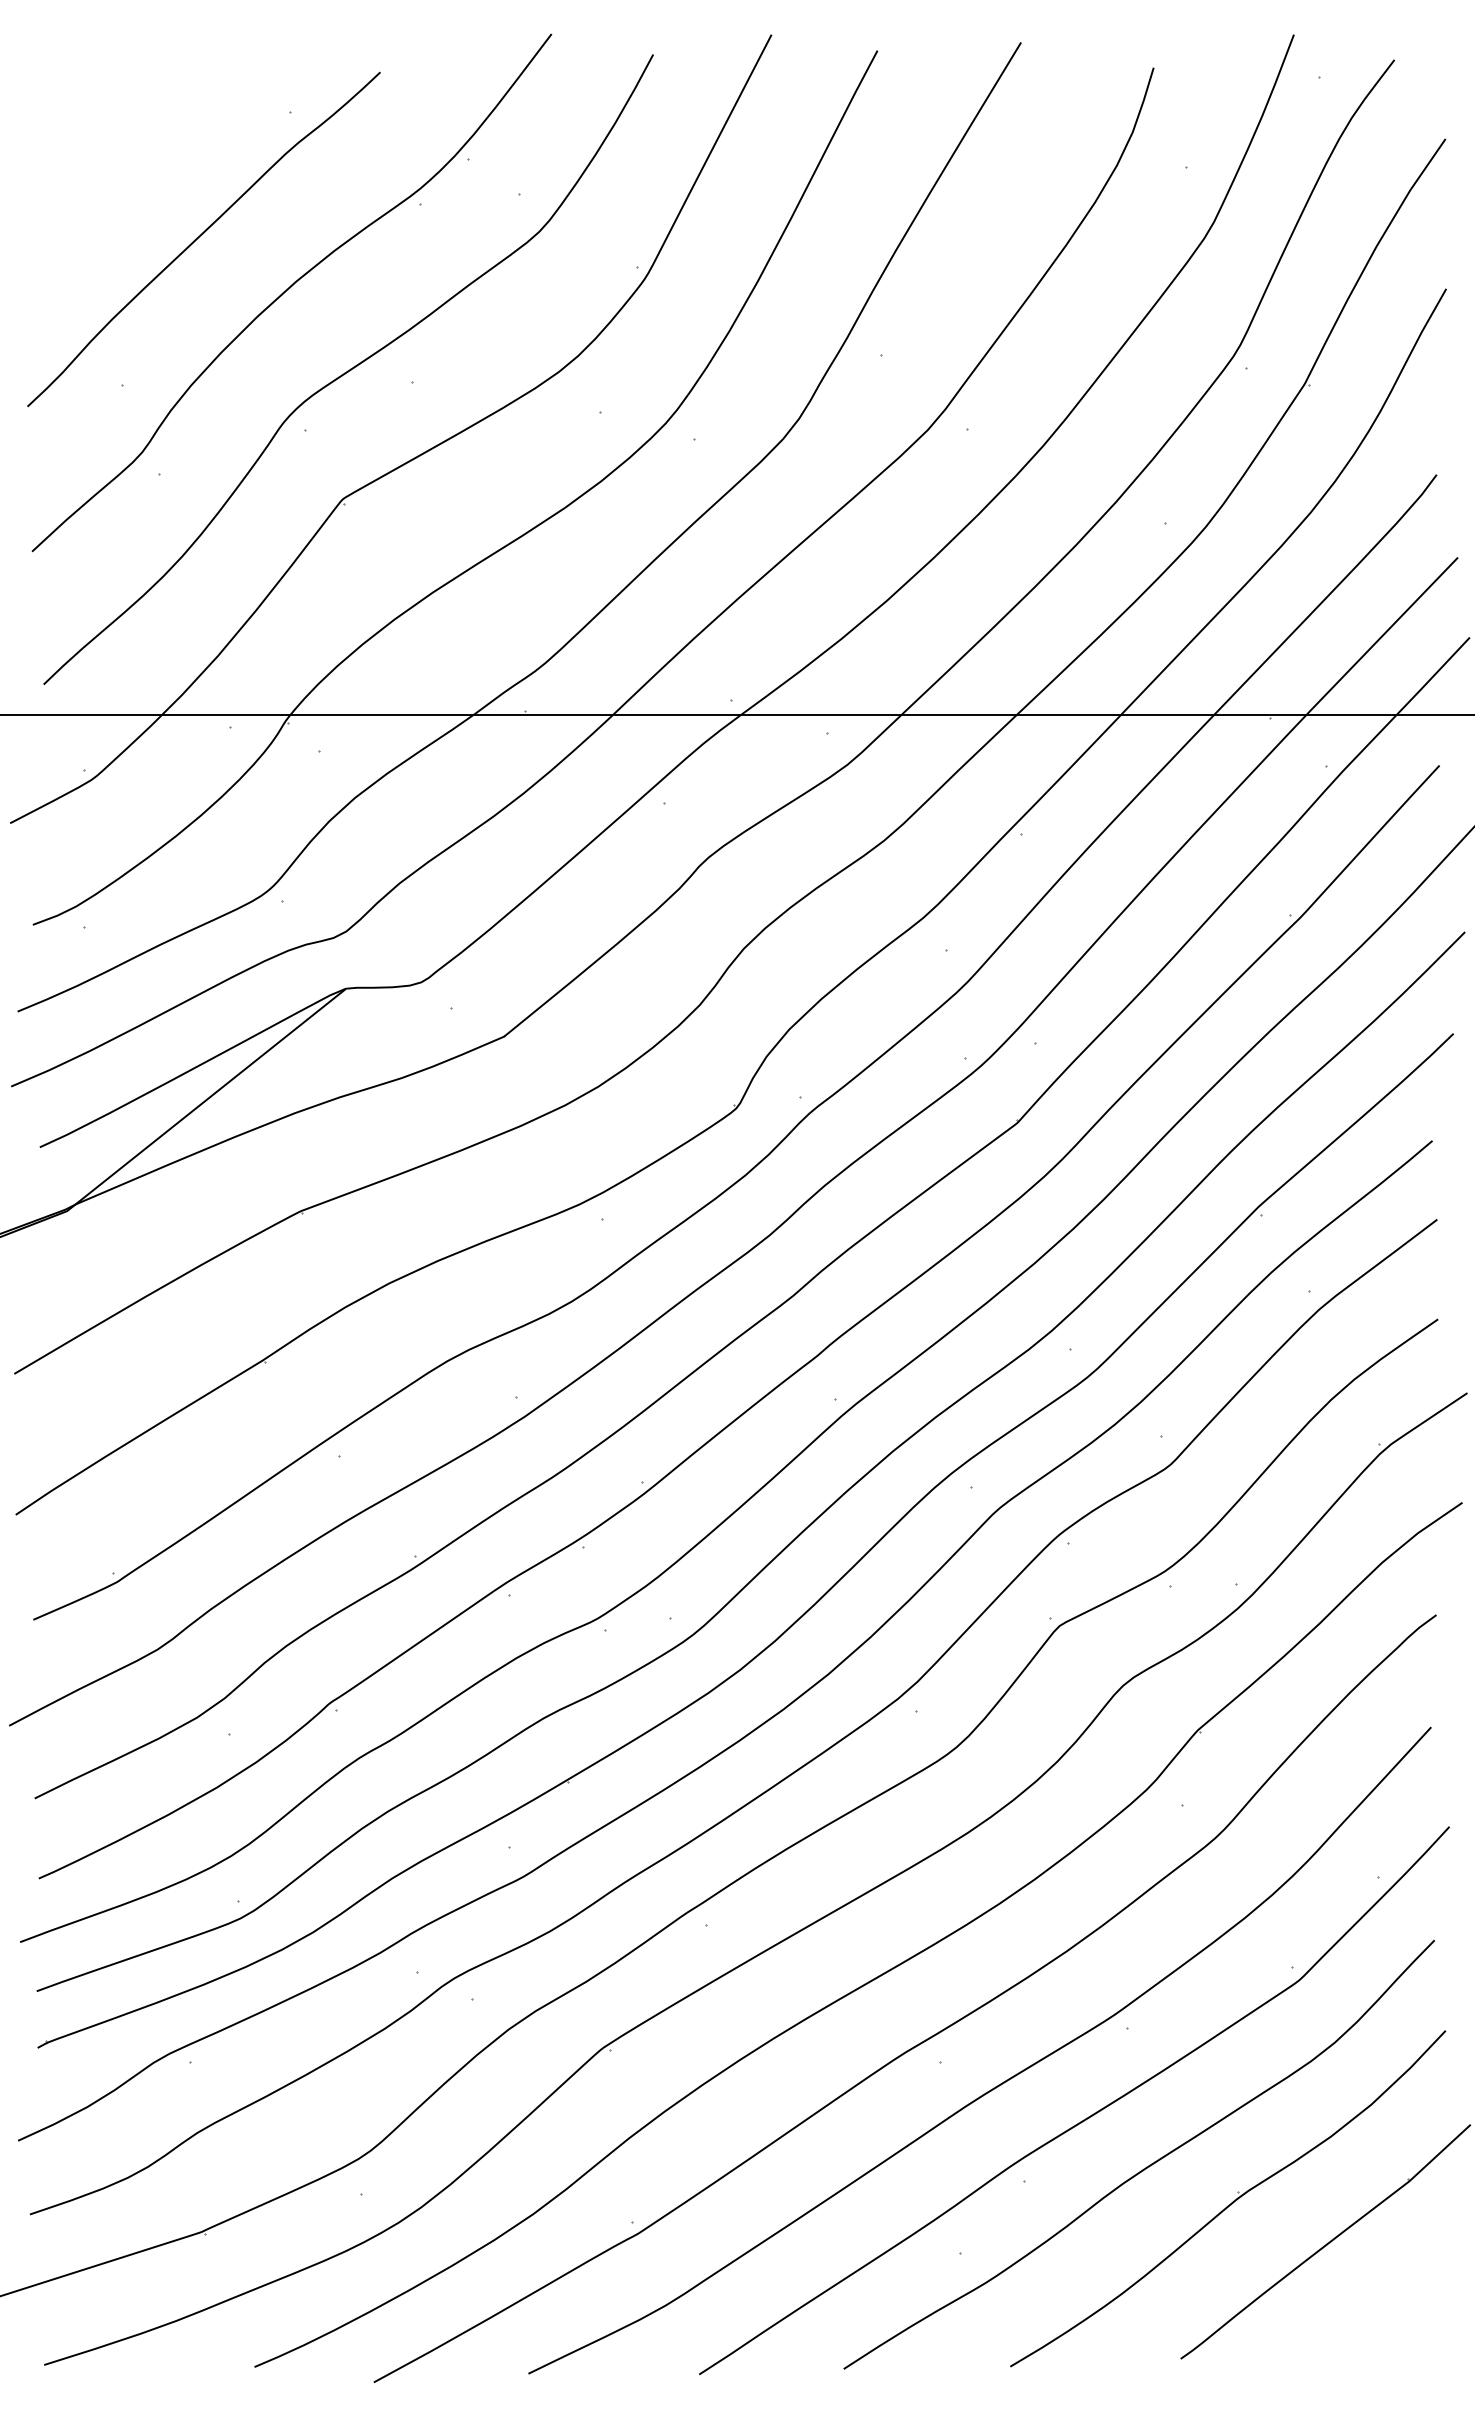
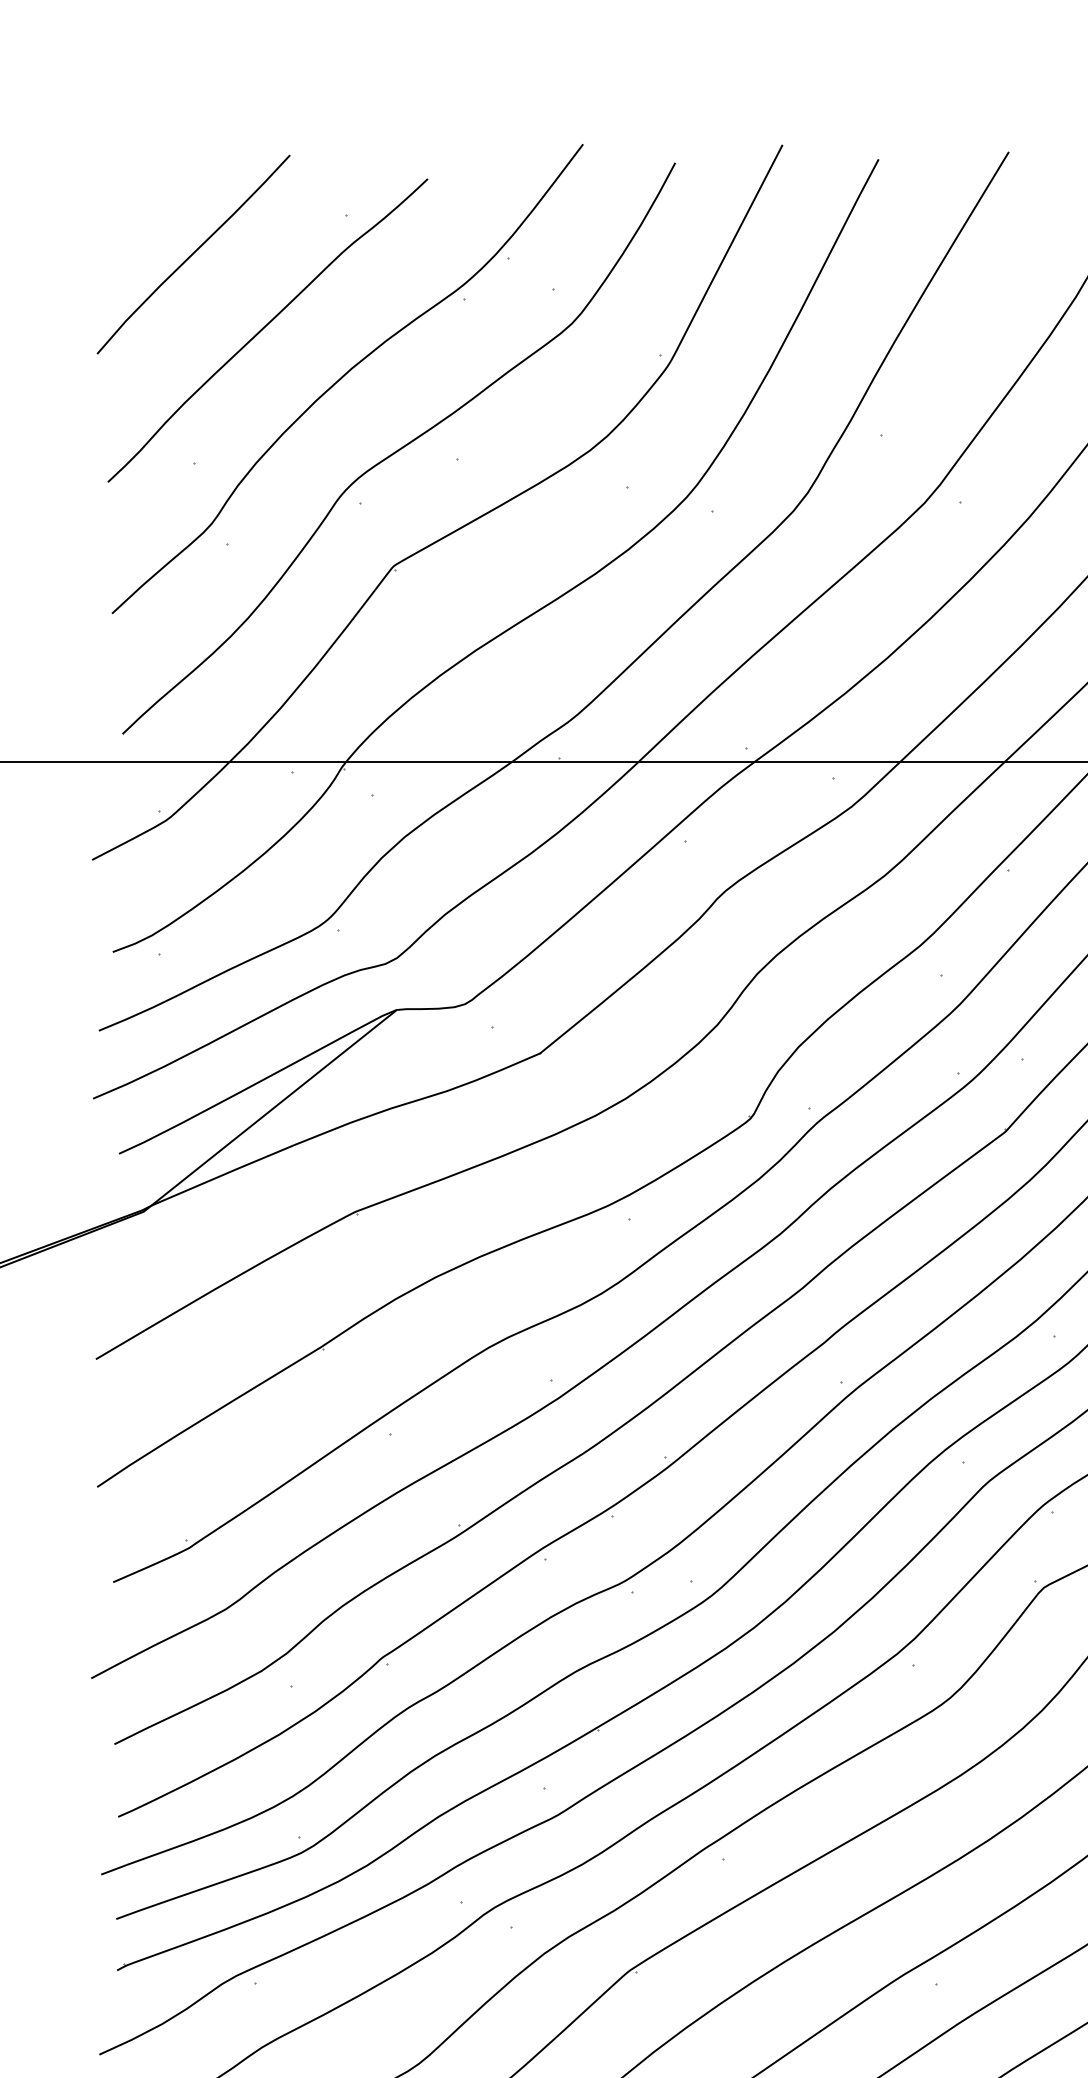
curve: (121, 155) -> (193, 254), added

